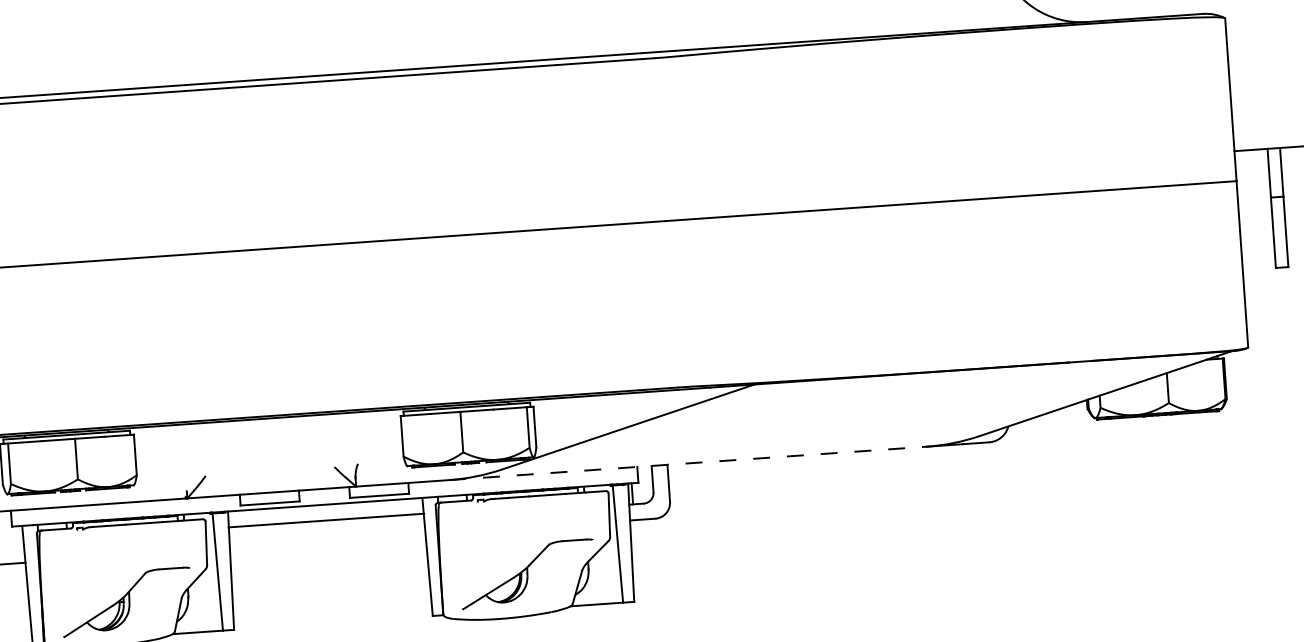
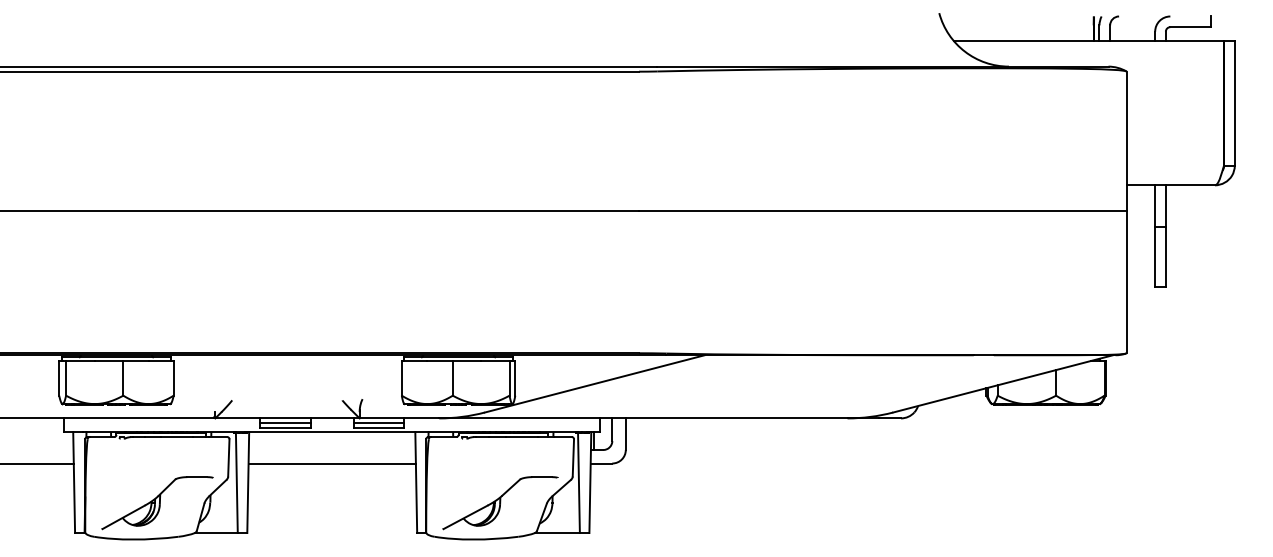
line: (688, 463) -> (643, 418), dashed -> solid
line: (378, 491) -> (378, 423), added
line: (269, 498) -> (285, 423), added
line: (325, 520) -> (331, 463), moved

